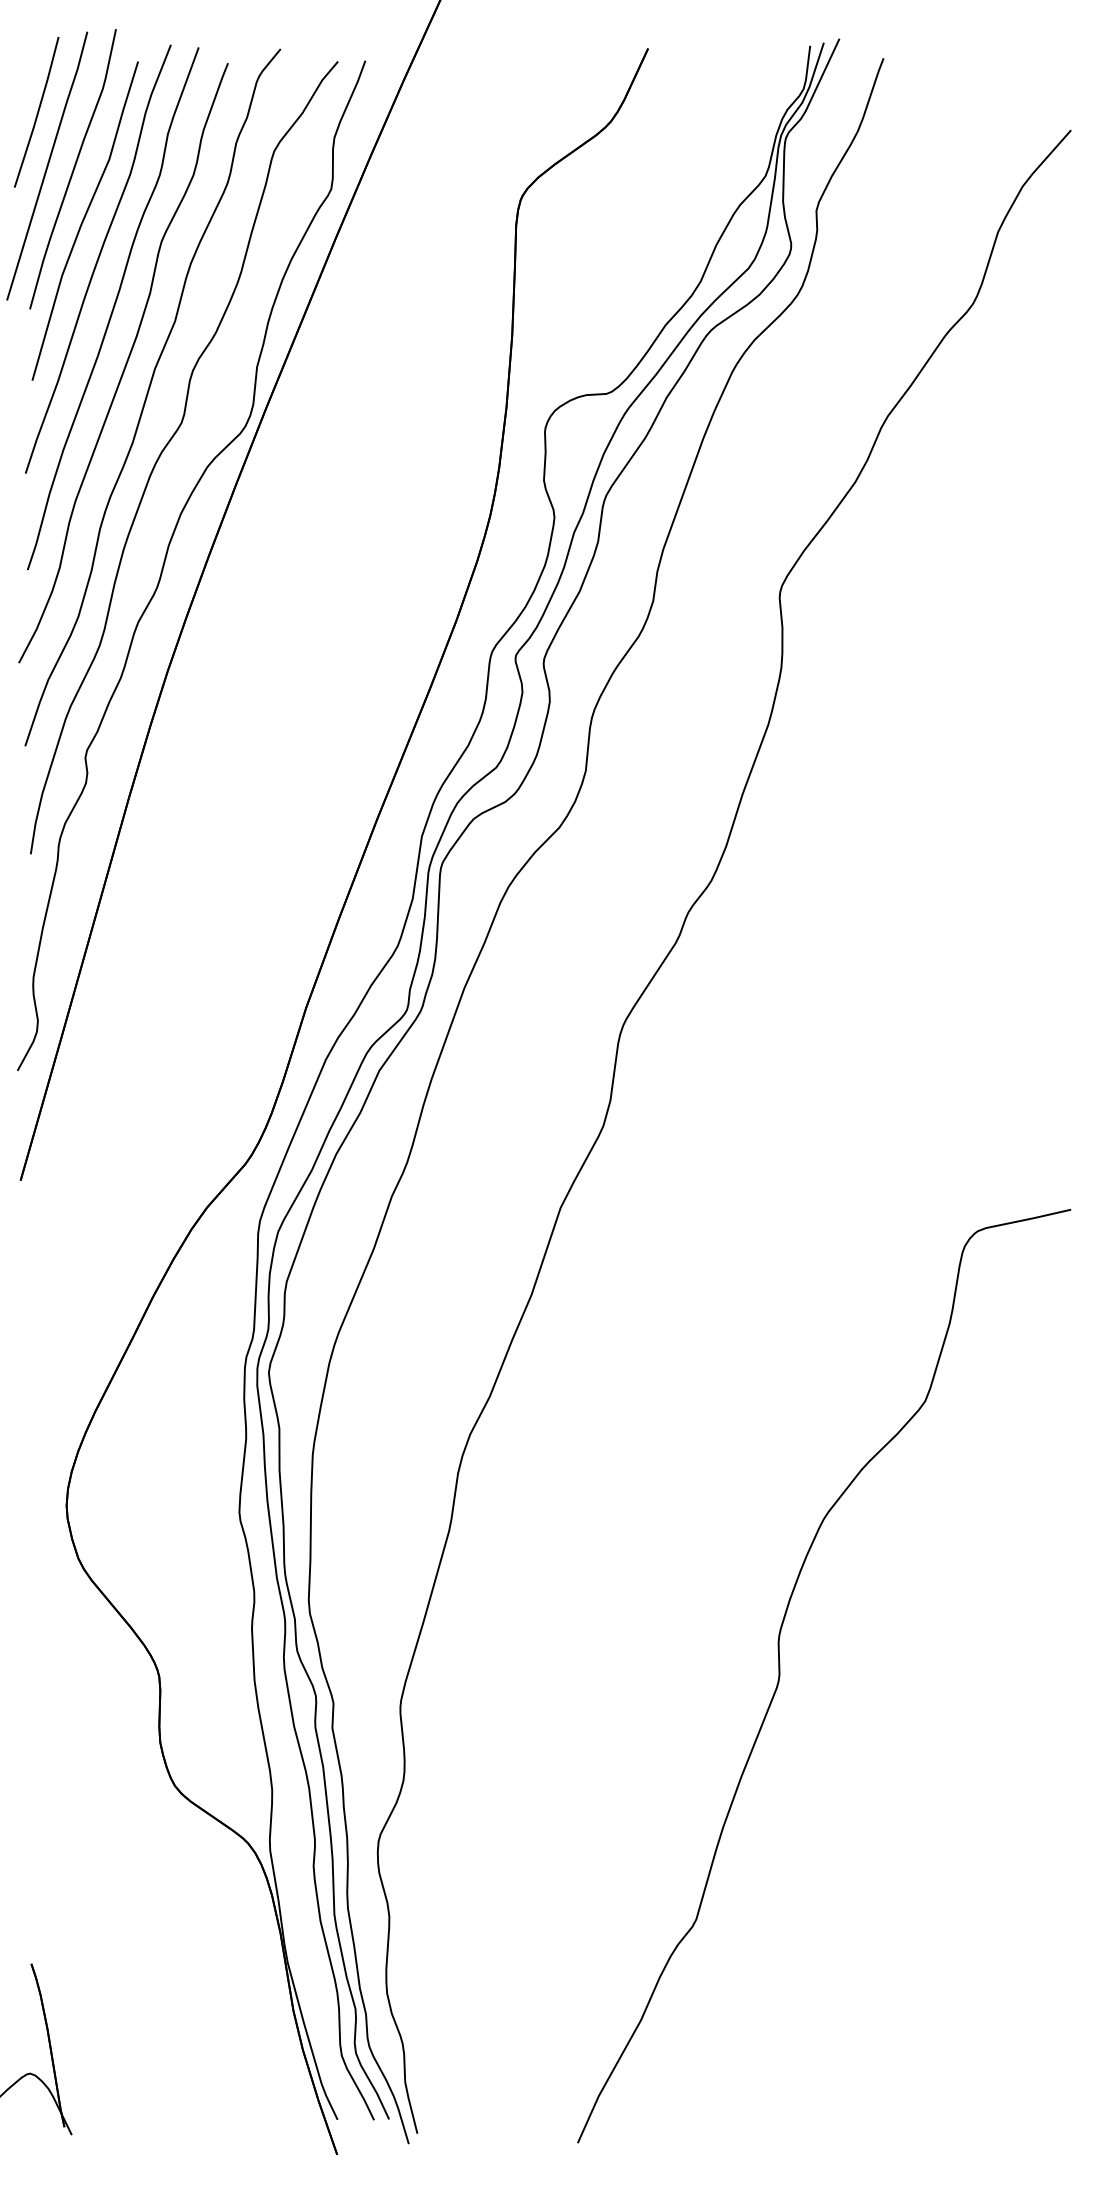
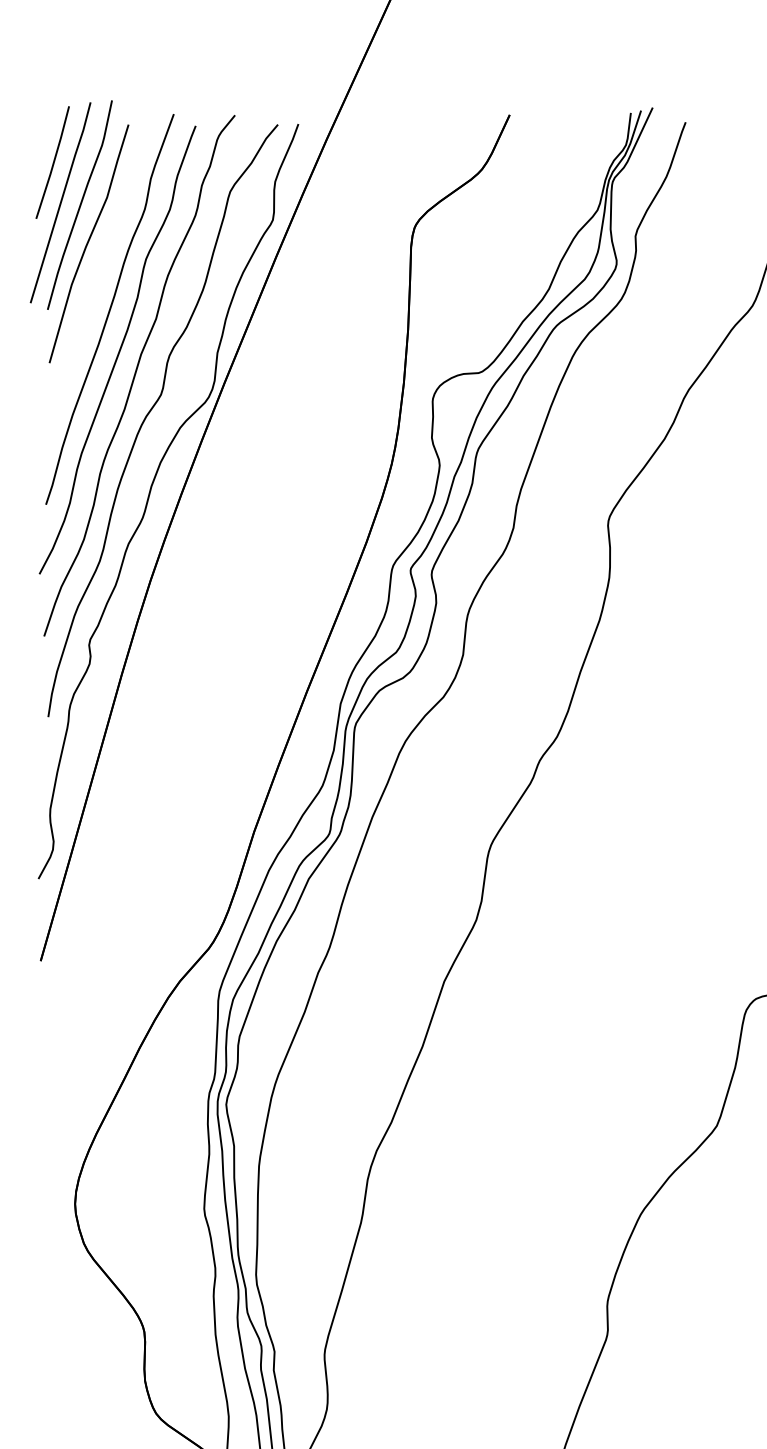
curve: (98, 258) -> (98, 271), removed

